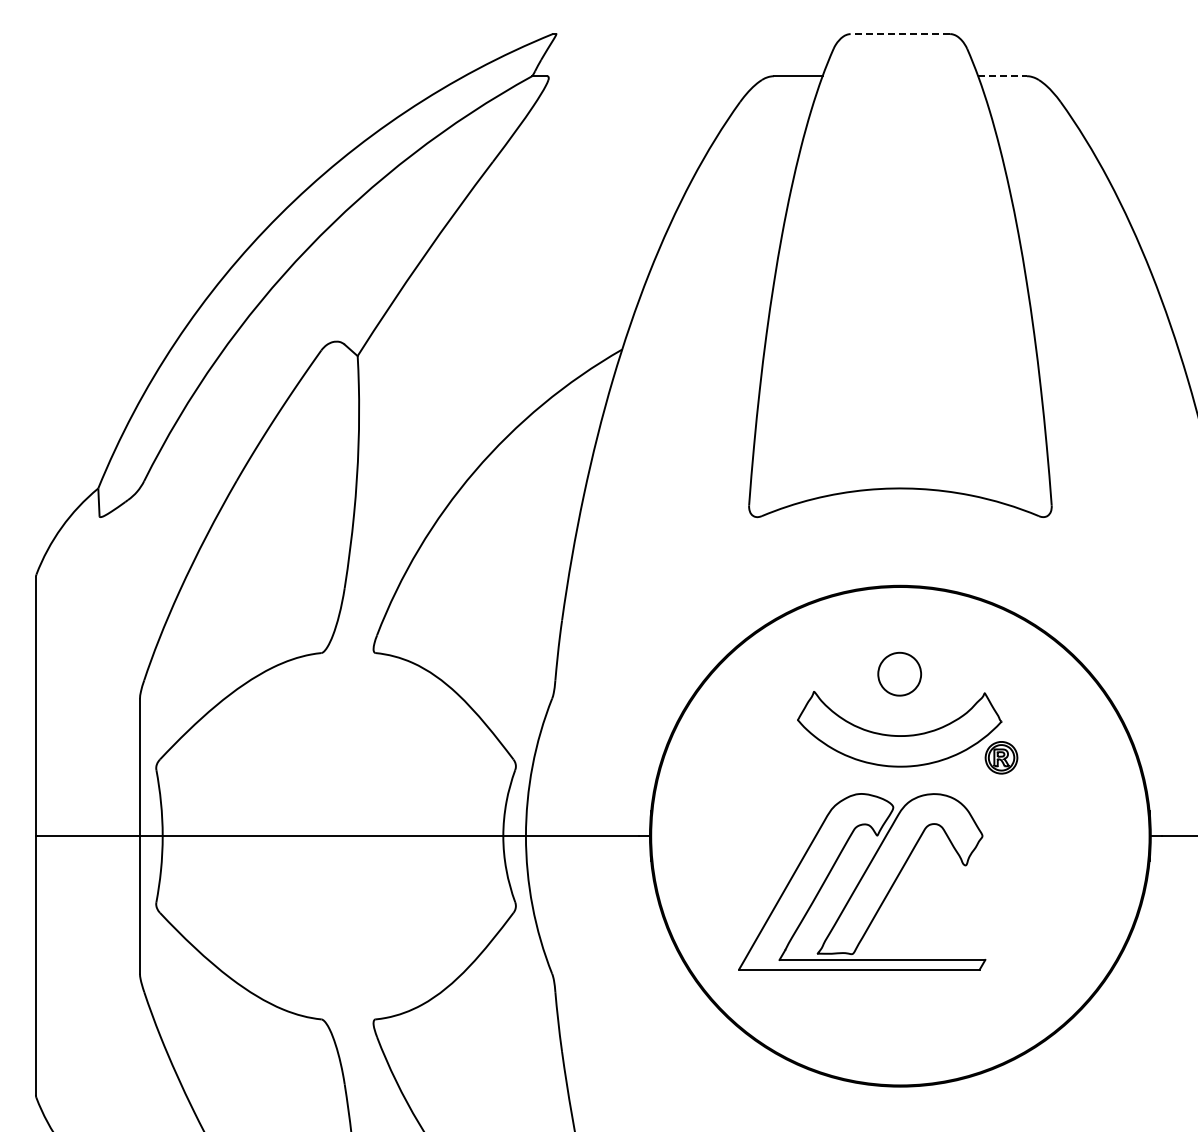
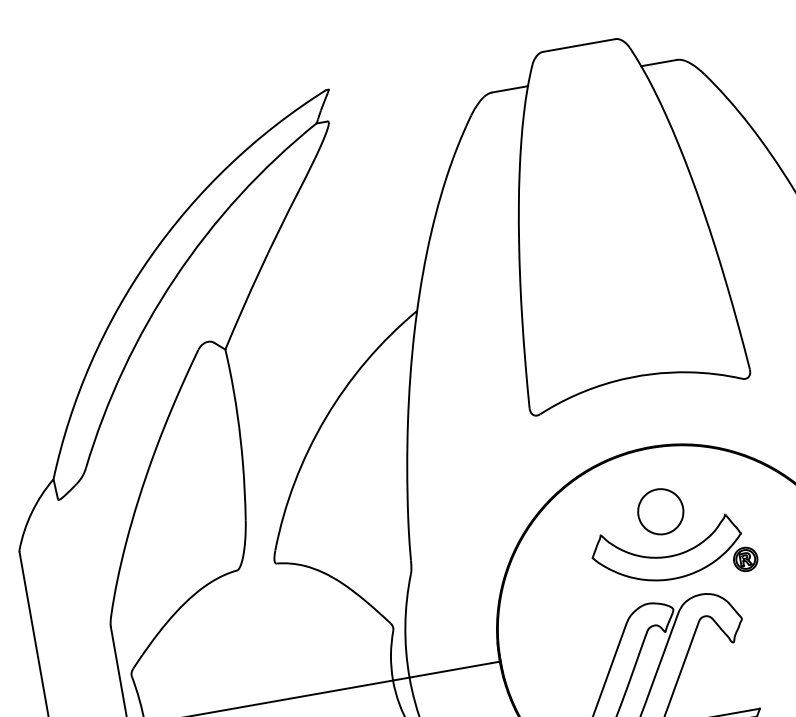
line: (900, 34) -> (579, 45), dashed -> solid
line: (1003, 76) -> (659, 63), dashed -> solid
part: (899, 673) -> (660, 511), size x1.43

